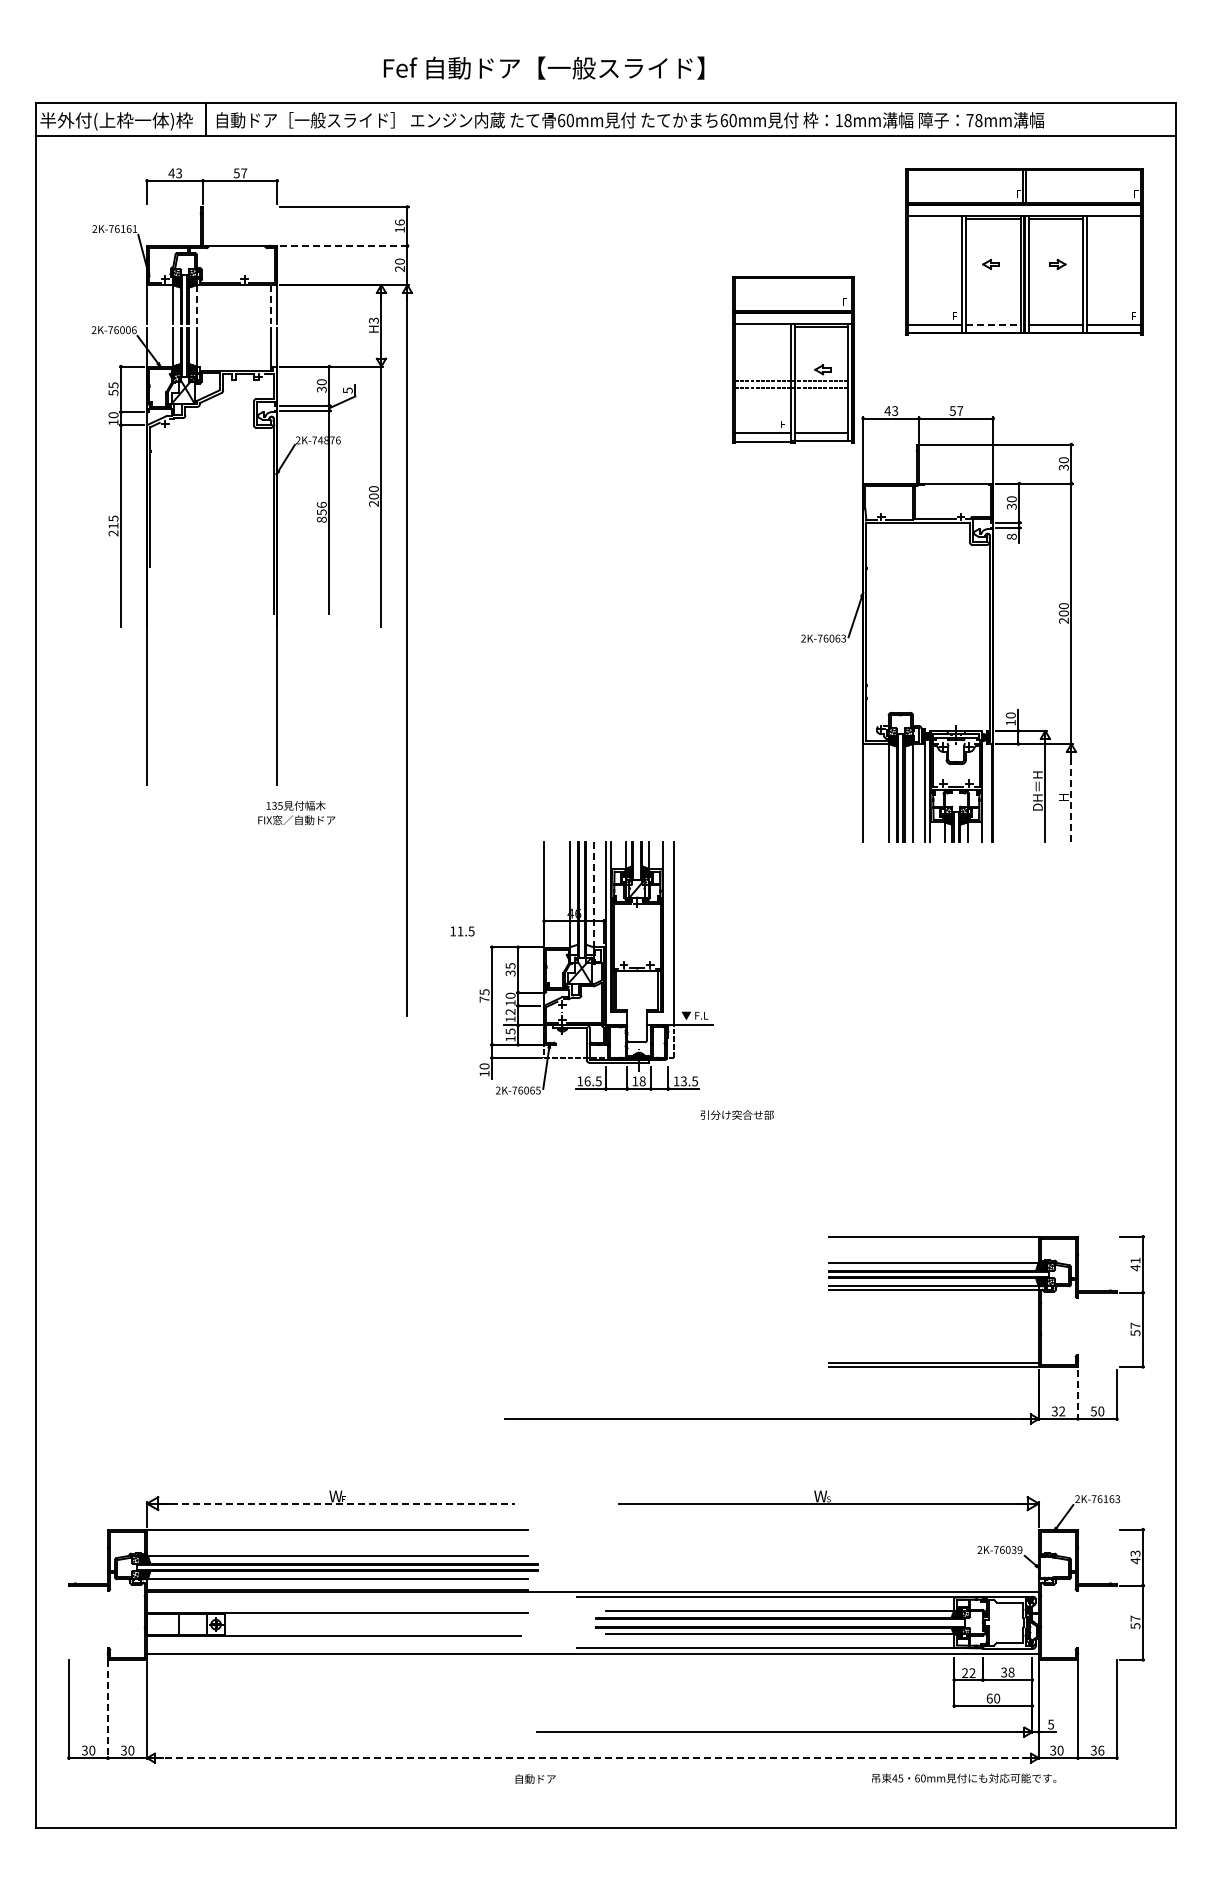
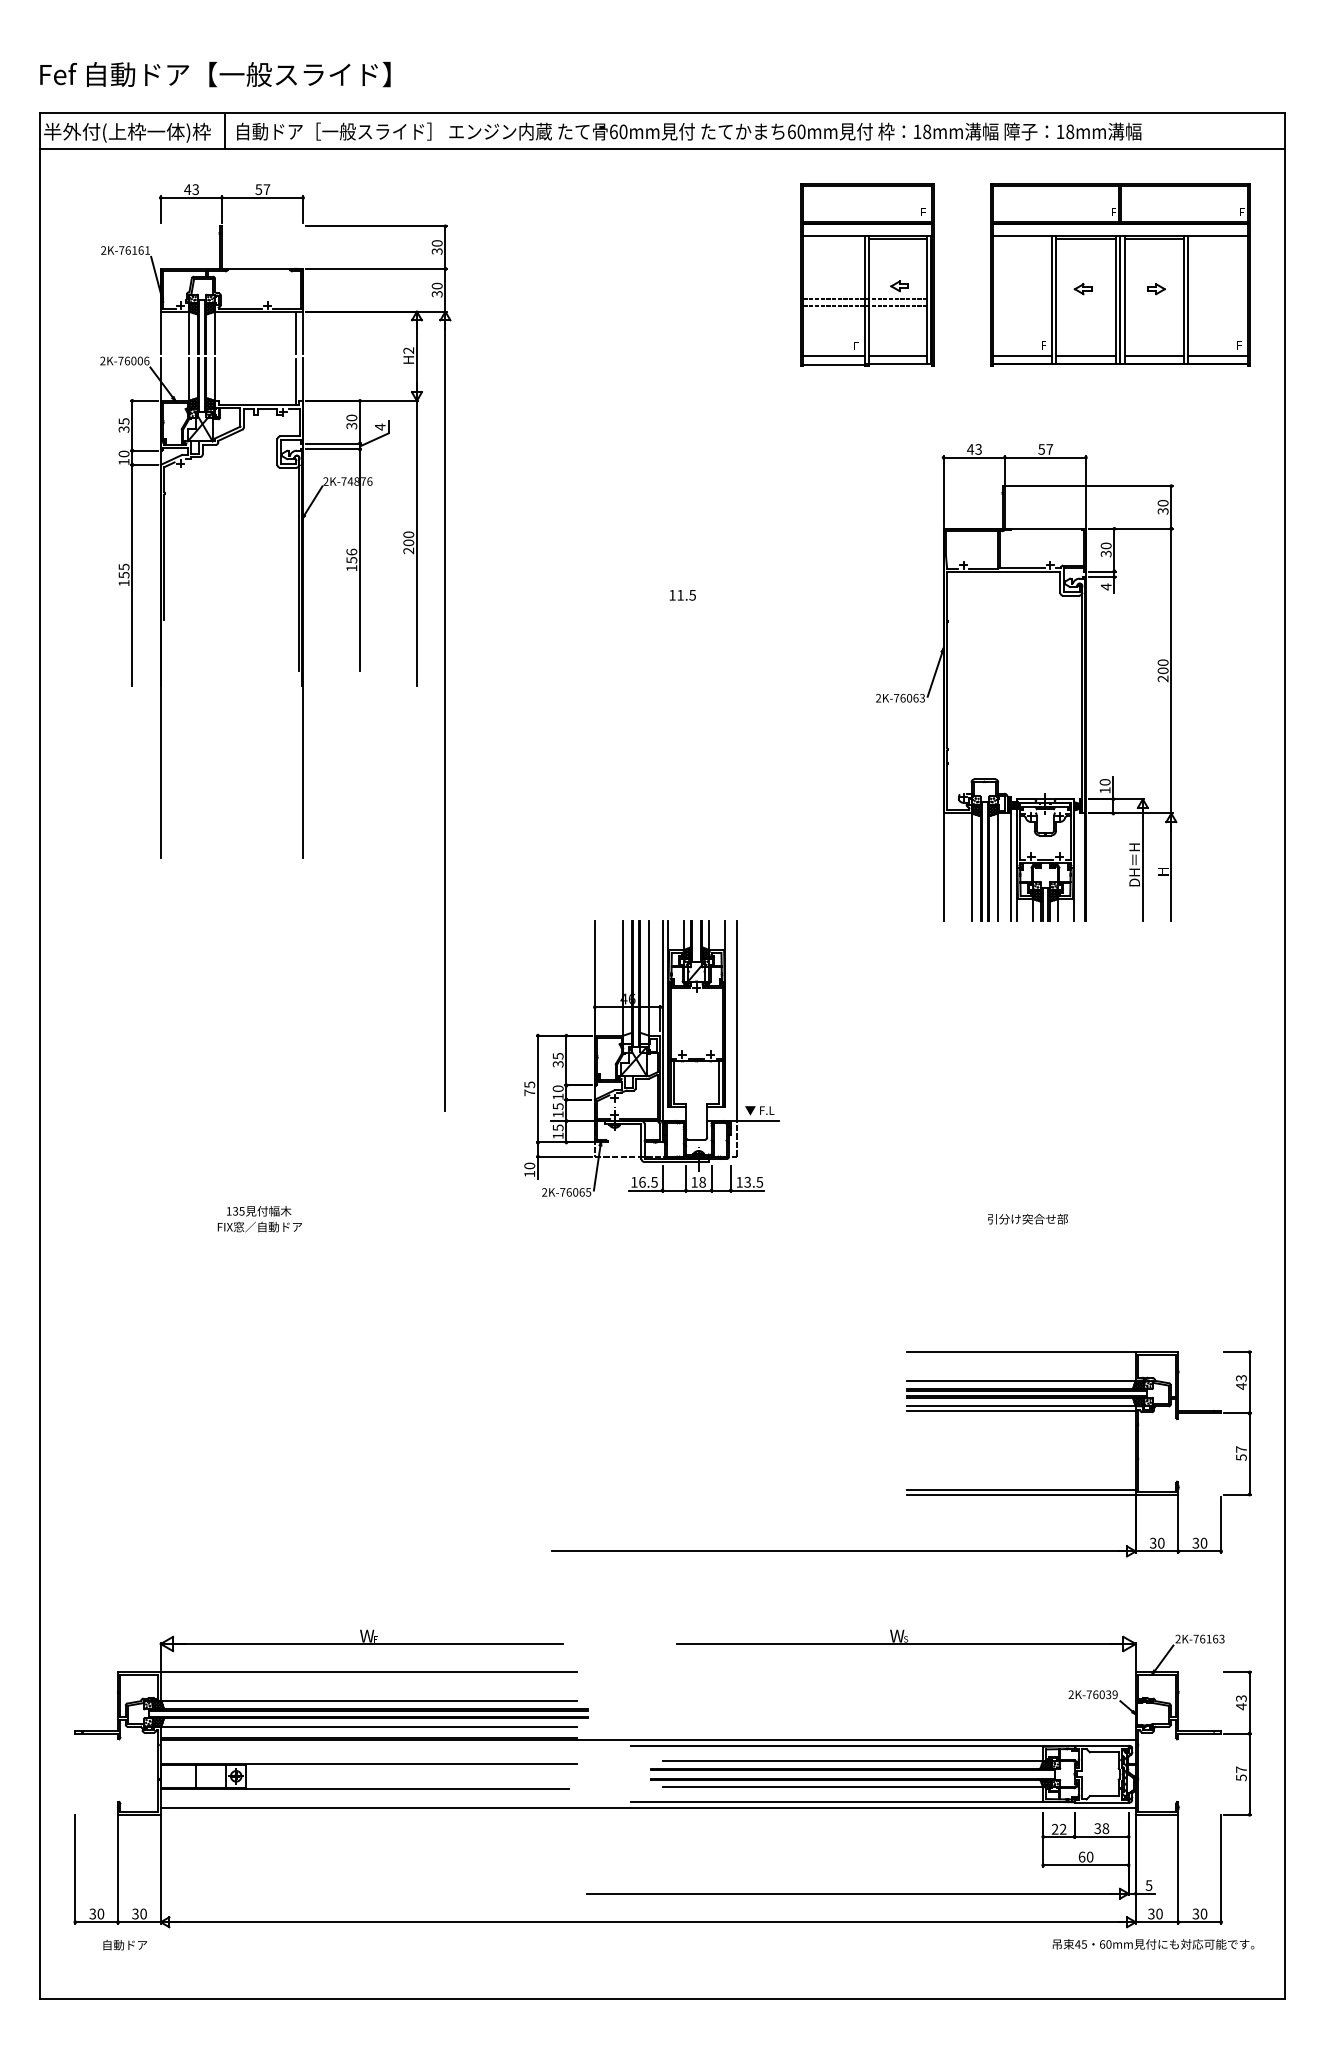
text: (543, 67) -> (214, 73), moved
text: (969, 120) -> (1059, 131), 78mm -> 18mm
text: (399, 225) -> (436, 246), 16 -> 30
line: (344, 245) -> (376, 268), dashed -> solid
text: (400, 269) -> (437, 294), 20 -> 30
line: (196, 304) -> (214, 332), dashed -> solid
line: (270, 304) -> (295, 332), dashed -> solid
text: (374, 320) -> (409, 350), H3 -> H2
line: (993, 325) -> (1086, 355), dashed -> solid
part: (793, 359) -> (867, 275), moved
text: (347, 390) -> (379, 426), 5 -> 4
text: (112, 392) -> (122, 429), 55 -> 35
text: (321, 519) -> (351, 568), 856 -> 156
text: (113, 529) -> (124, 578), 215 -> 155
text: (1011, 536) -> (1105, 586), 8 -> 4
line: (1071, 797) -> (1171, 871), dashed -> solid
text: (296, 812) -> (259, 1218), moved
line: (593, 895) -> (648, 979), dashed -> solid
text: (462, 931) -> (682, 595), moved
text: (510, 1011) -> (558, 1105), 12 -> 15
text: (736, 1114) -> (1027, 1218), moved
text: (1135, 1260) -> (1241, 1378), 41 -> 43
line: (1077, 1395) -> (1177, 1525), dashed -> solid
text: (1093, 1410) -> (1195, 1542), 50 -> 30
text: (1062, 1411) -> (1161, 1543), 32 -> 30
line: (337, 1503) -> (368, 1643), dashed -> solid
line: (108, 1709) -> (118, 1869), dashed -> solid
text: (1101, 1750) -> (1204, 1913), 36 -> 30
line: (592, 1758) -> (647, 1922), dashed -> solid
text: (535, 1778) -> (125, 1944), moved
text: (964, 1778) -> (1153, 1944), moved

